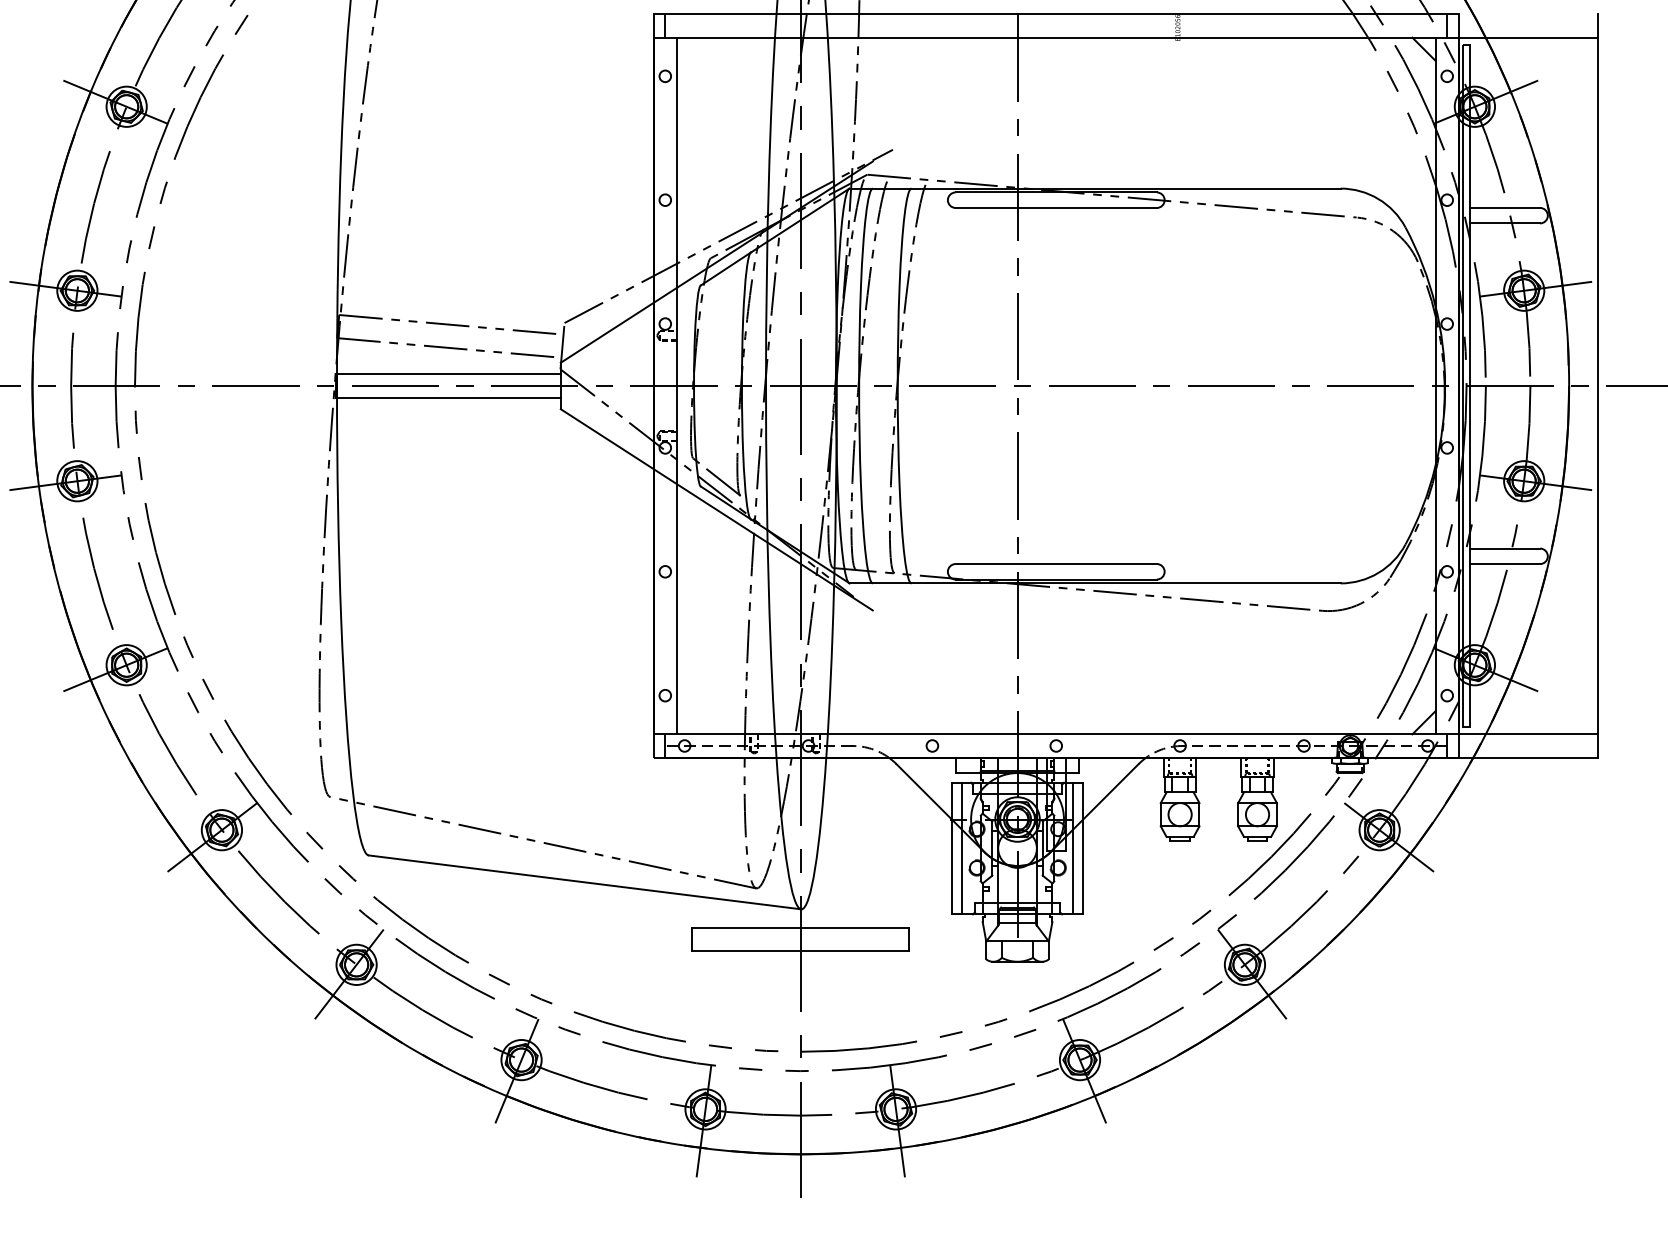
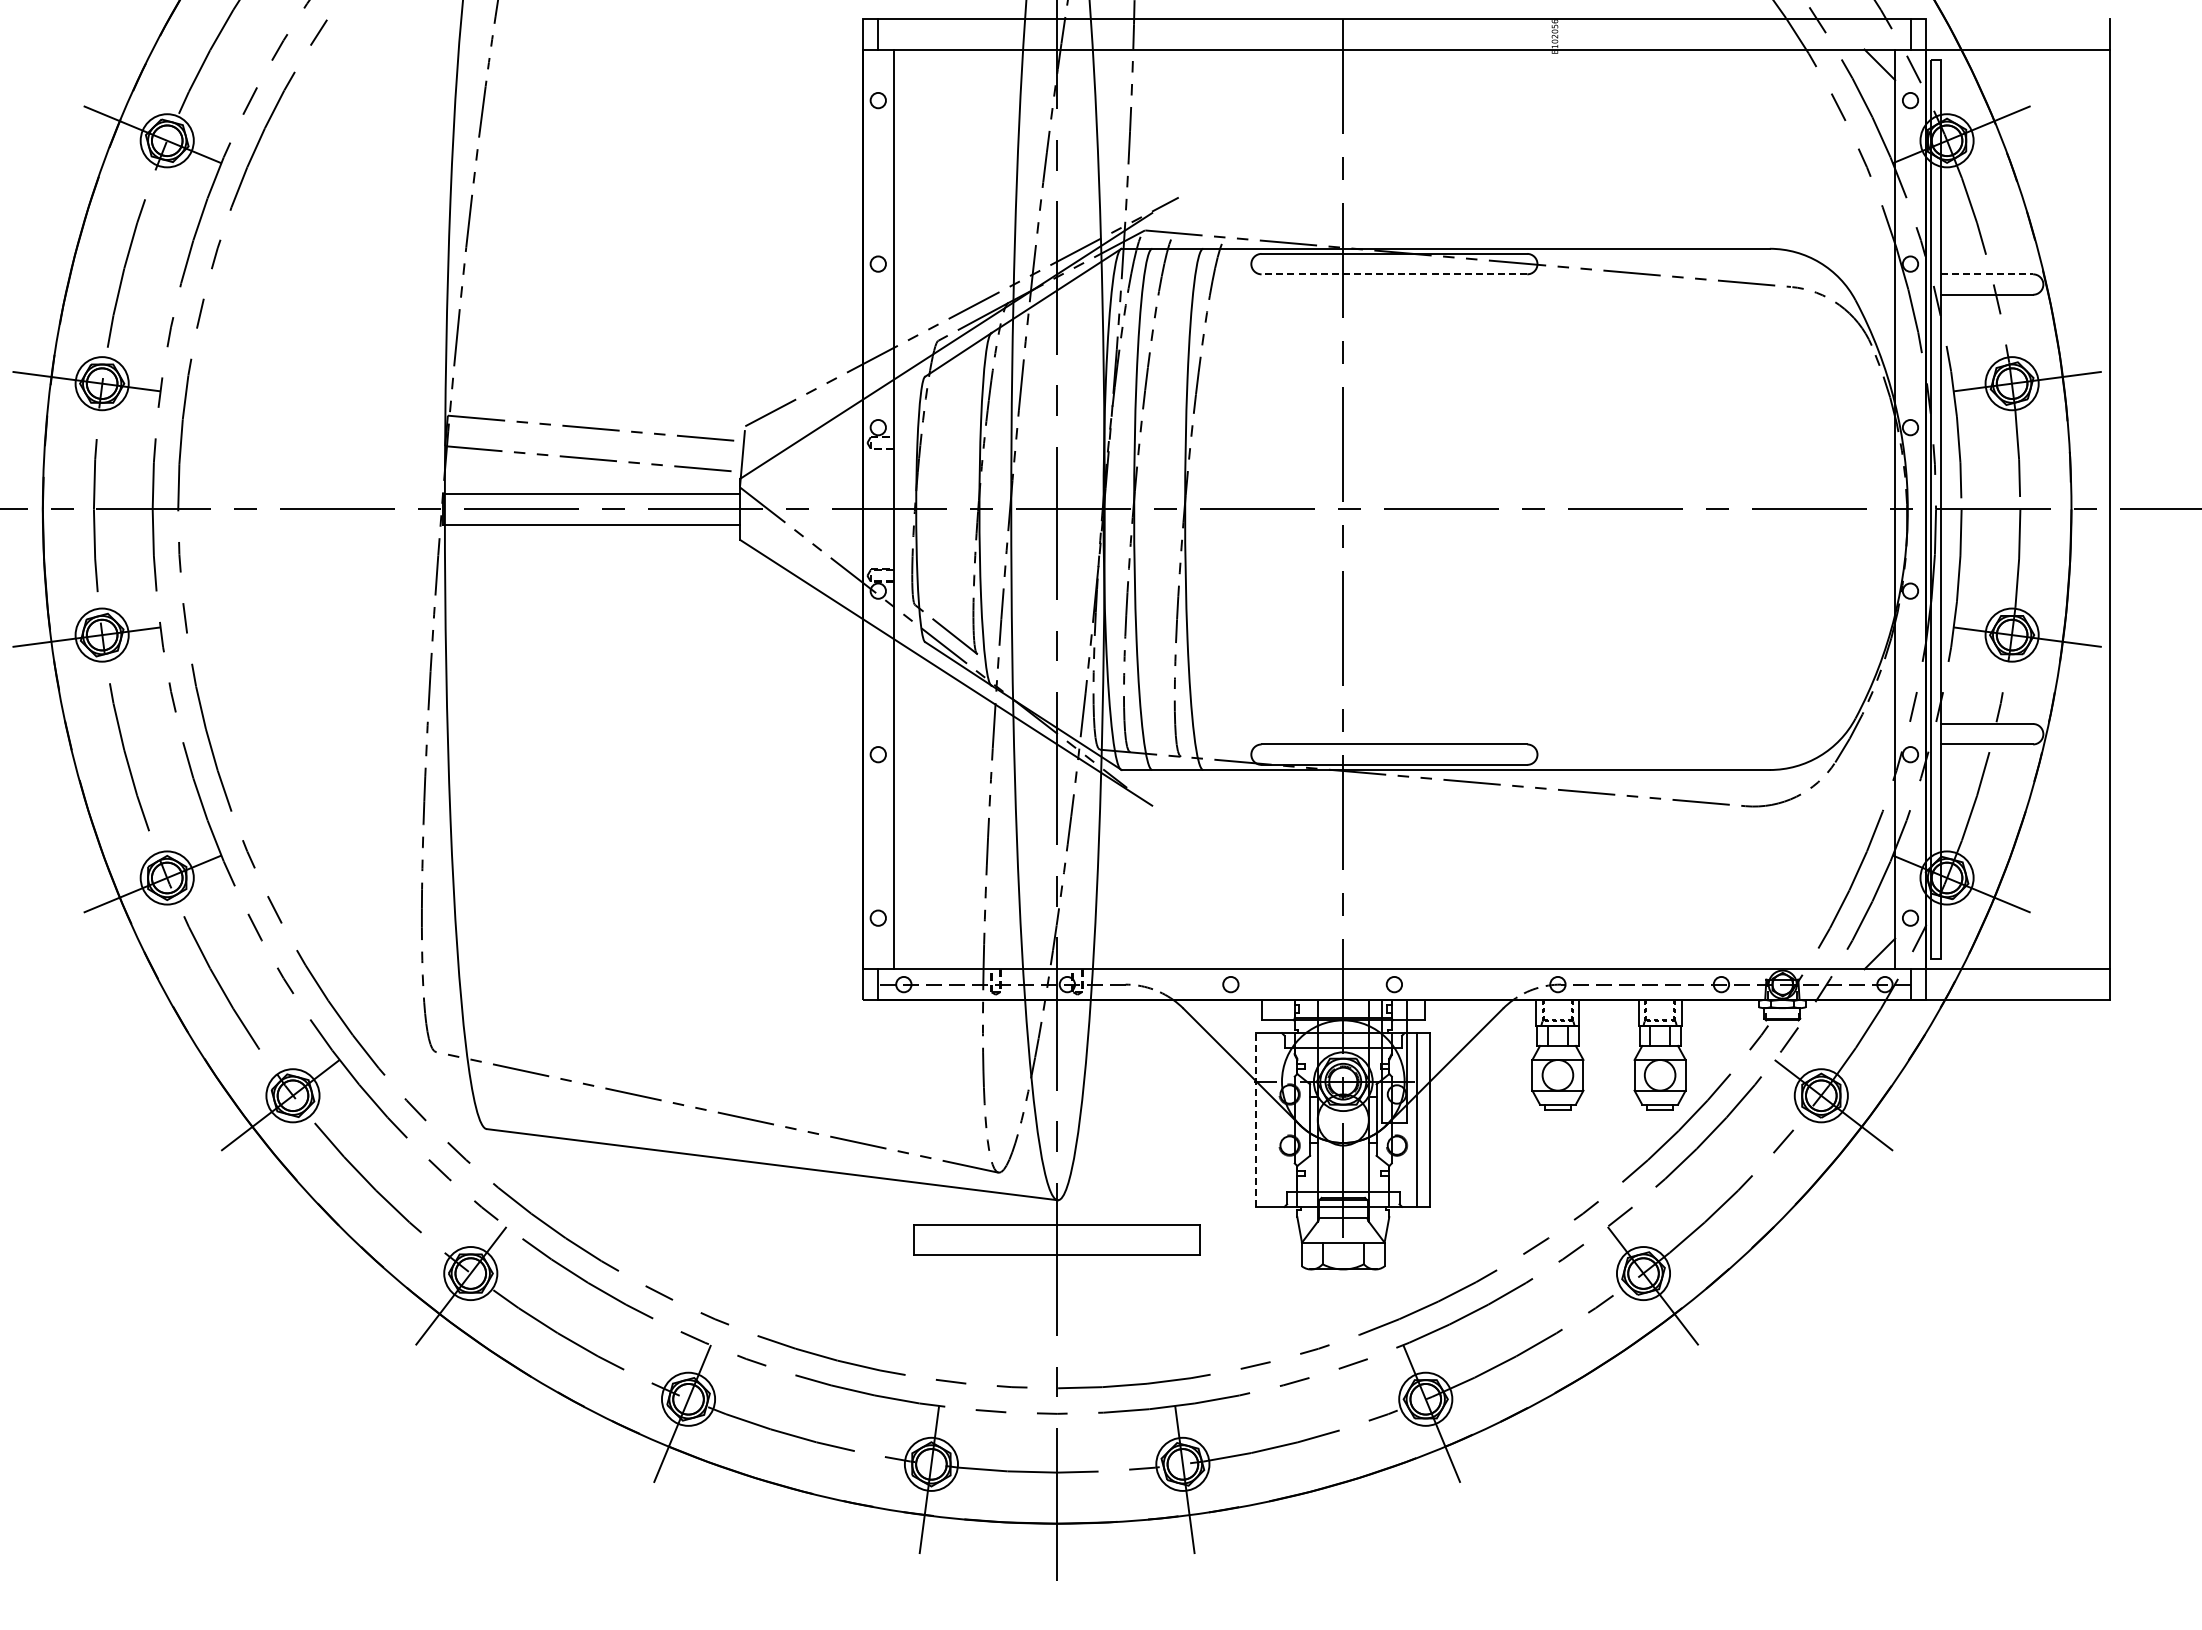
line: (1056, 208) -> (1394, 274), solid -> dashed
line: (1505, 208) -> (1987, 274), solid -> dashed
line: (951, 848) -> (1256, 1120), solid -> dashed
line: (961, 848) -> (1269, 1119), removed

